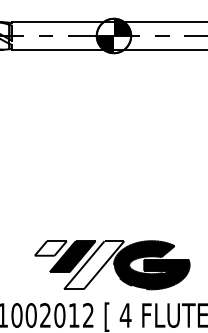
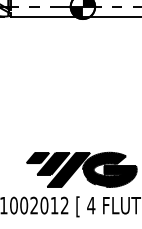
fill: (50, 248) -> (37, 157), added
fill: (94, 265) -> (69, 170), added

